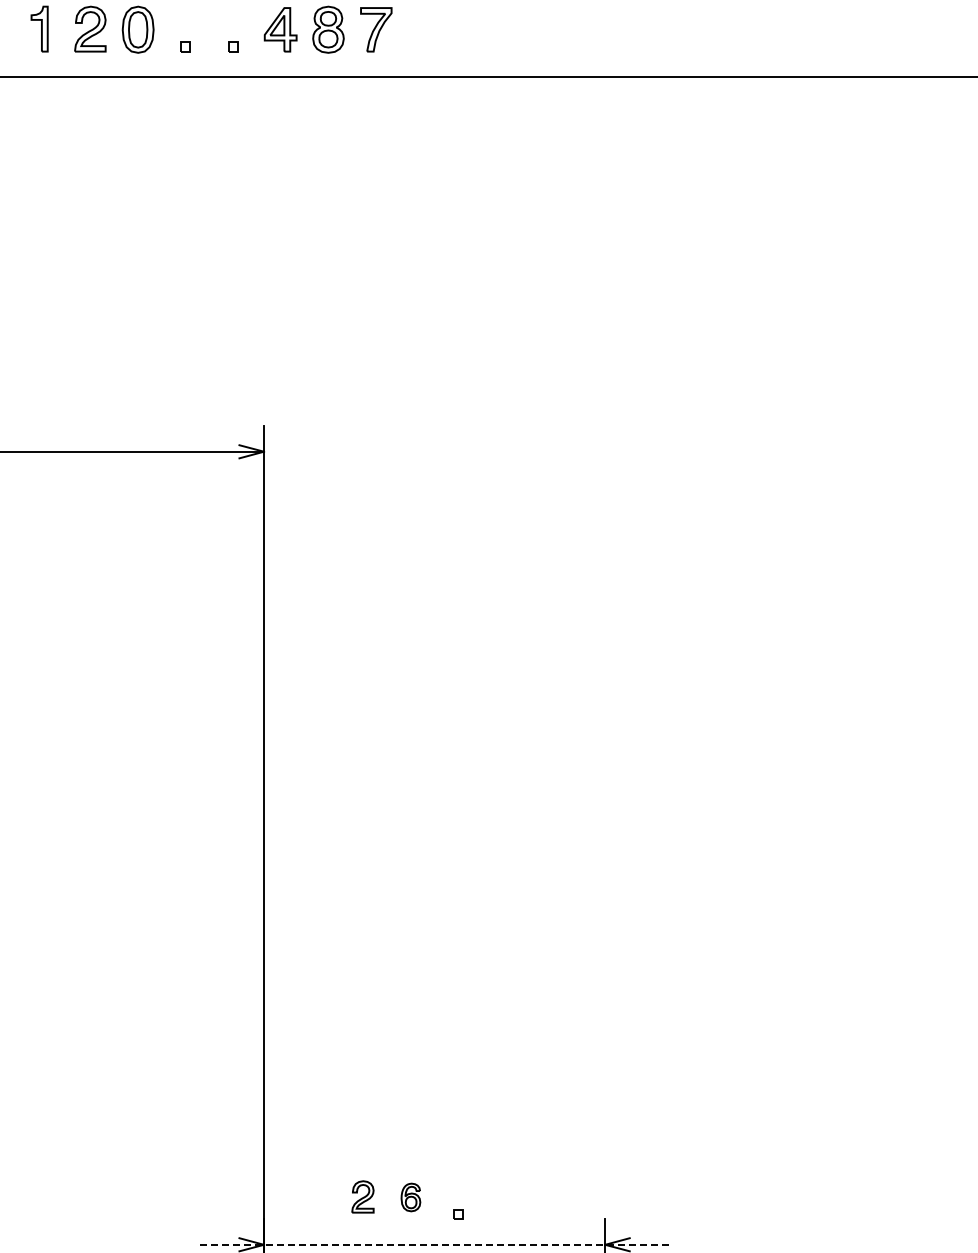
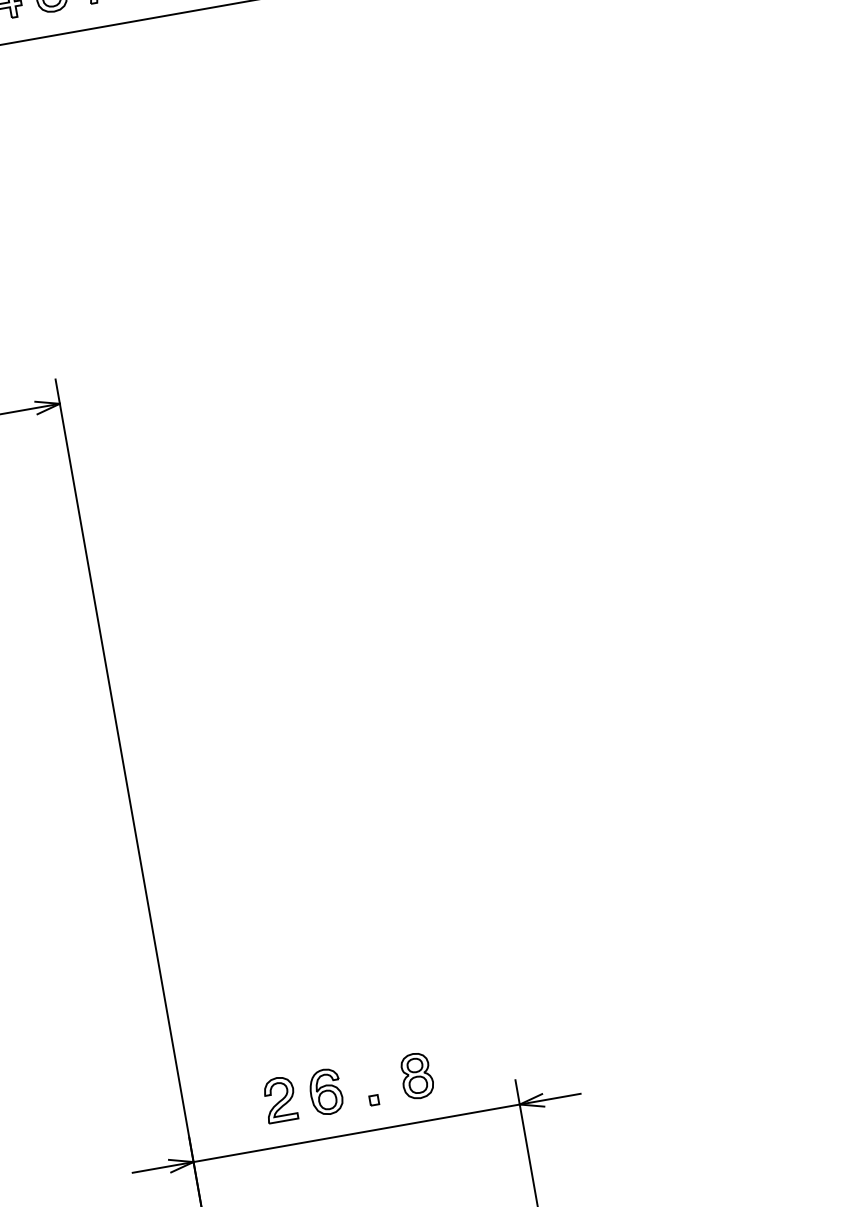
part: (362, 1196) -> (279, 1099), size x1.43
part: (410, 1197) -> (325, 1092), size x1.67
part: (505, 1197) -> (416, 1076), added
line: (435, 1244) -> (357, 1132), dashed -> solid

